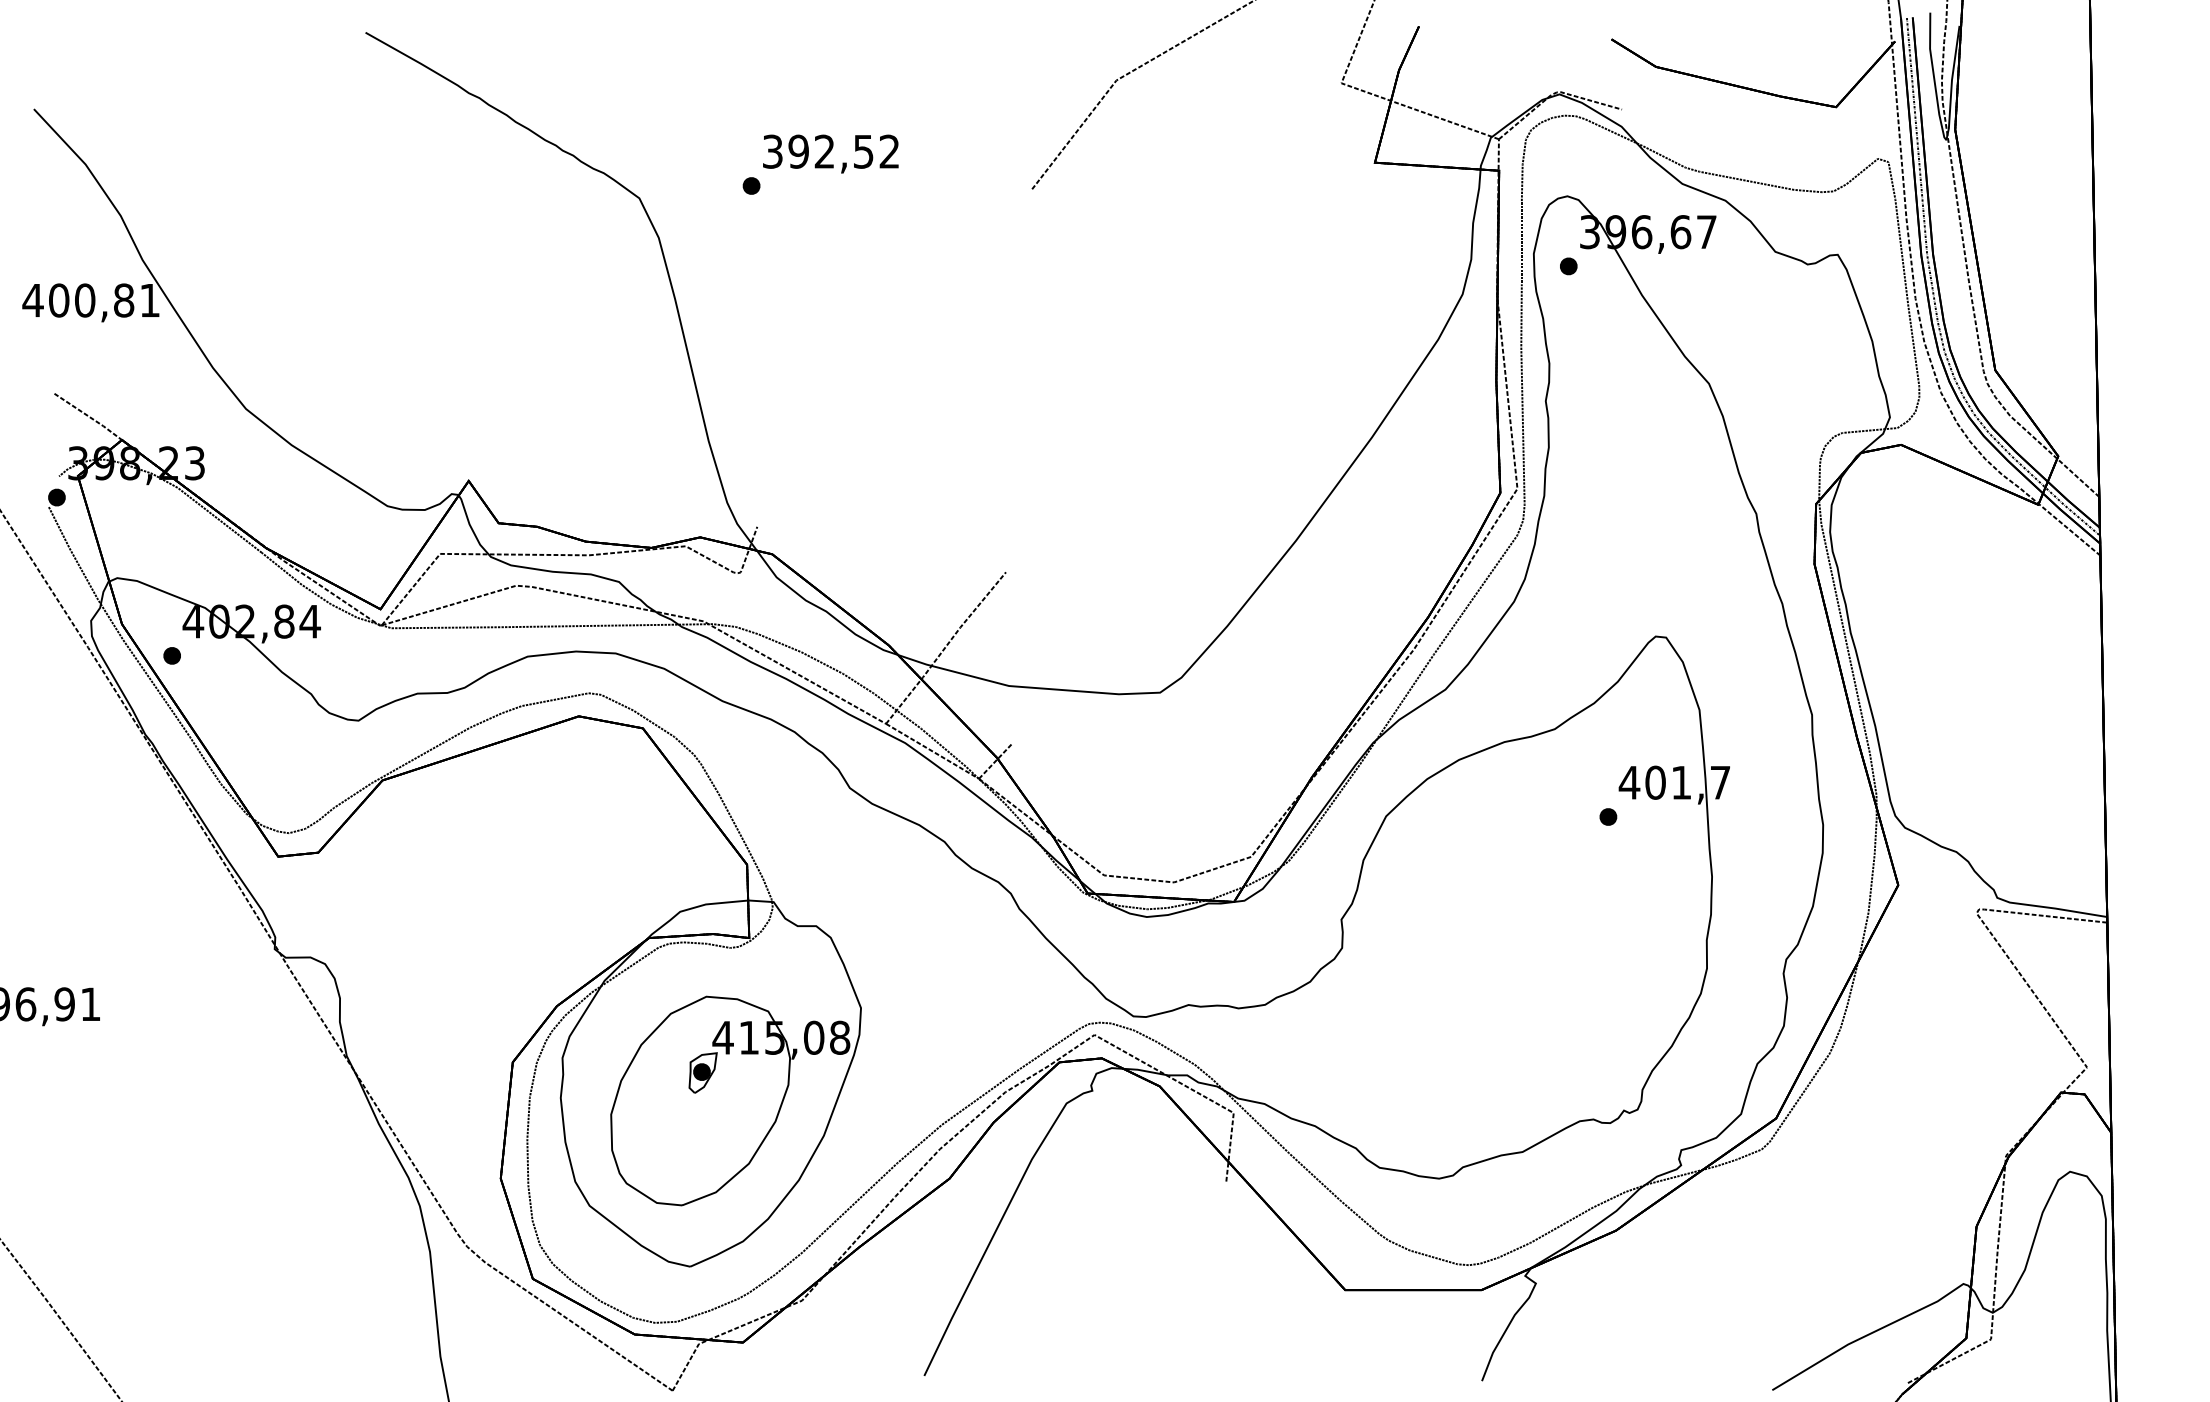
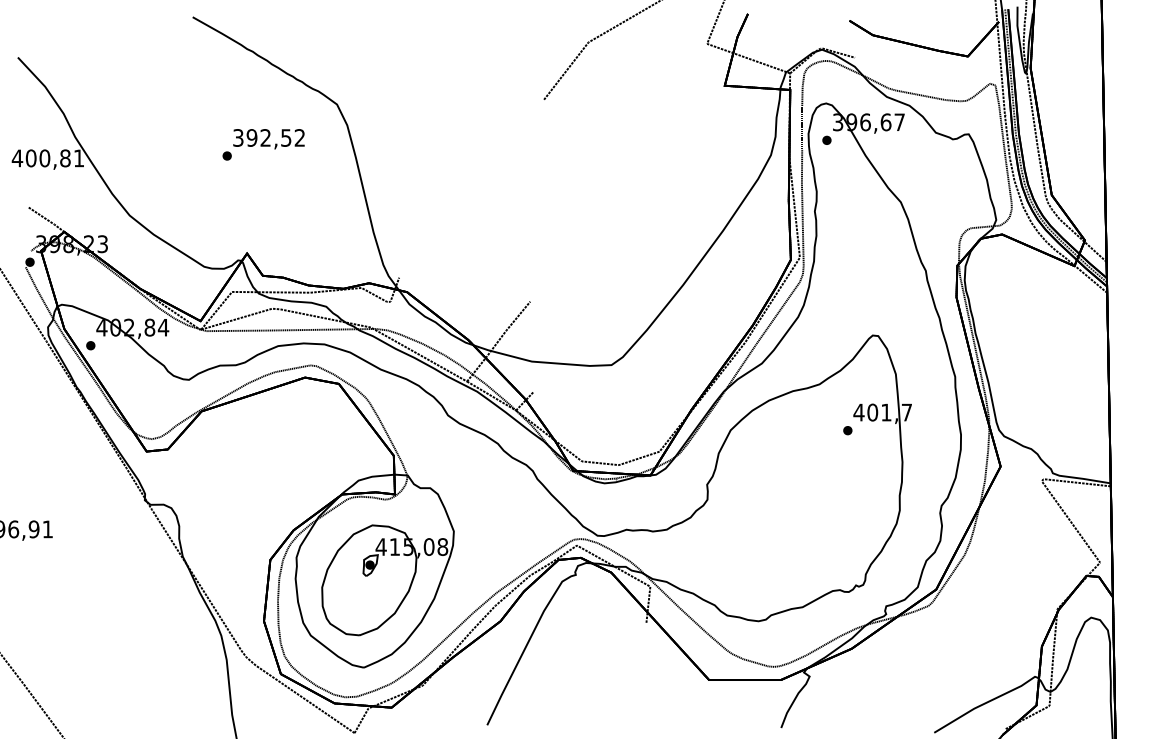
text: (820, 164) -> (263, 144), moved

